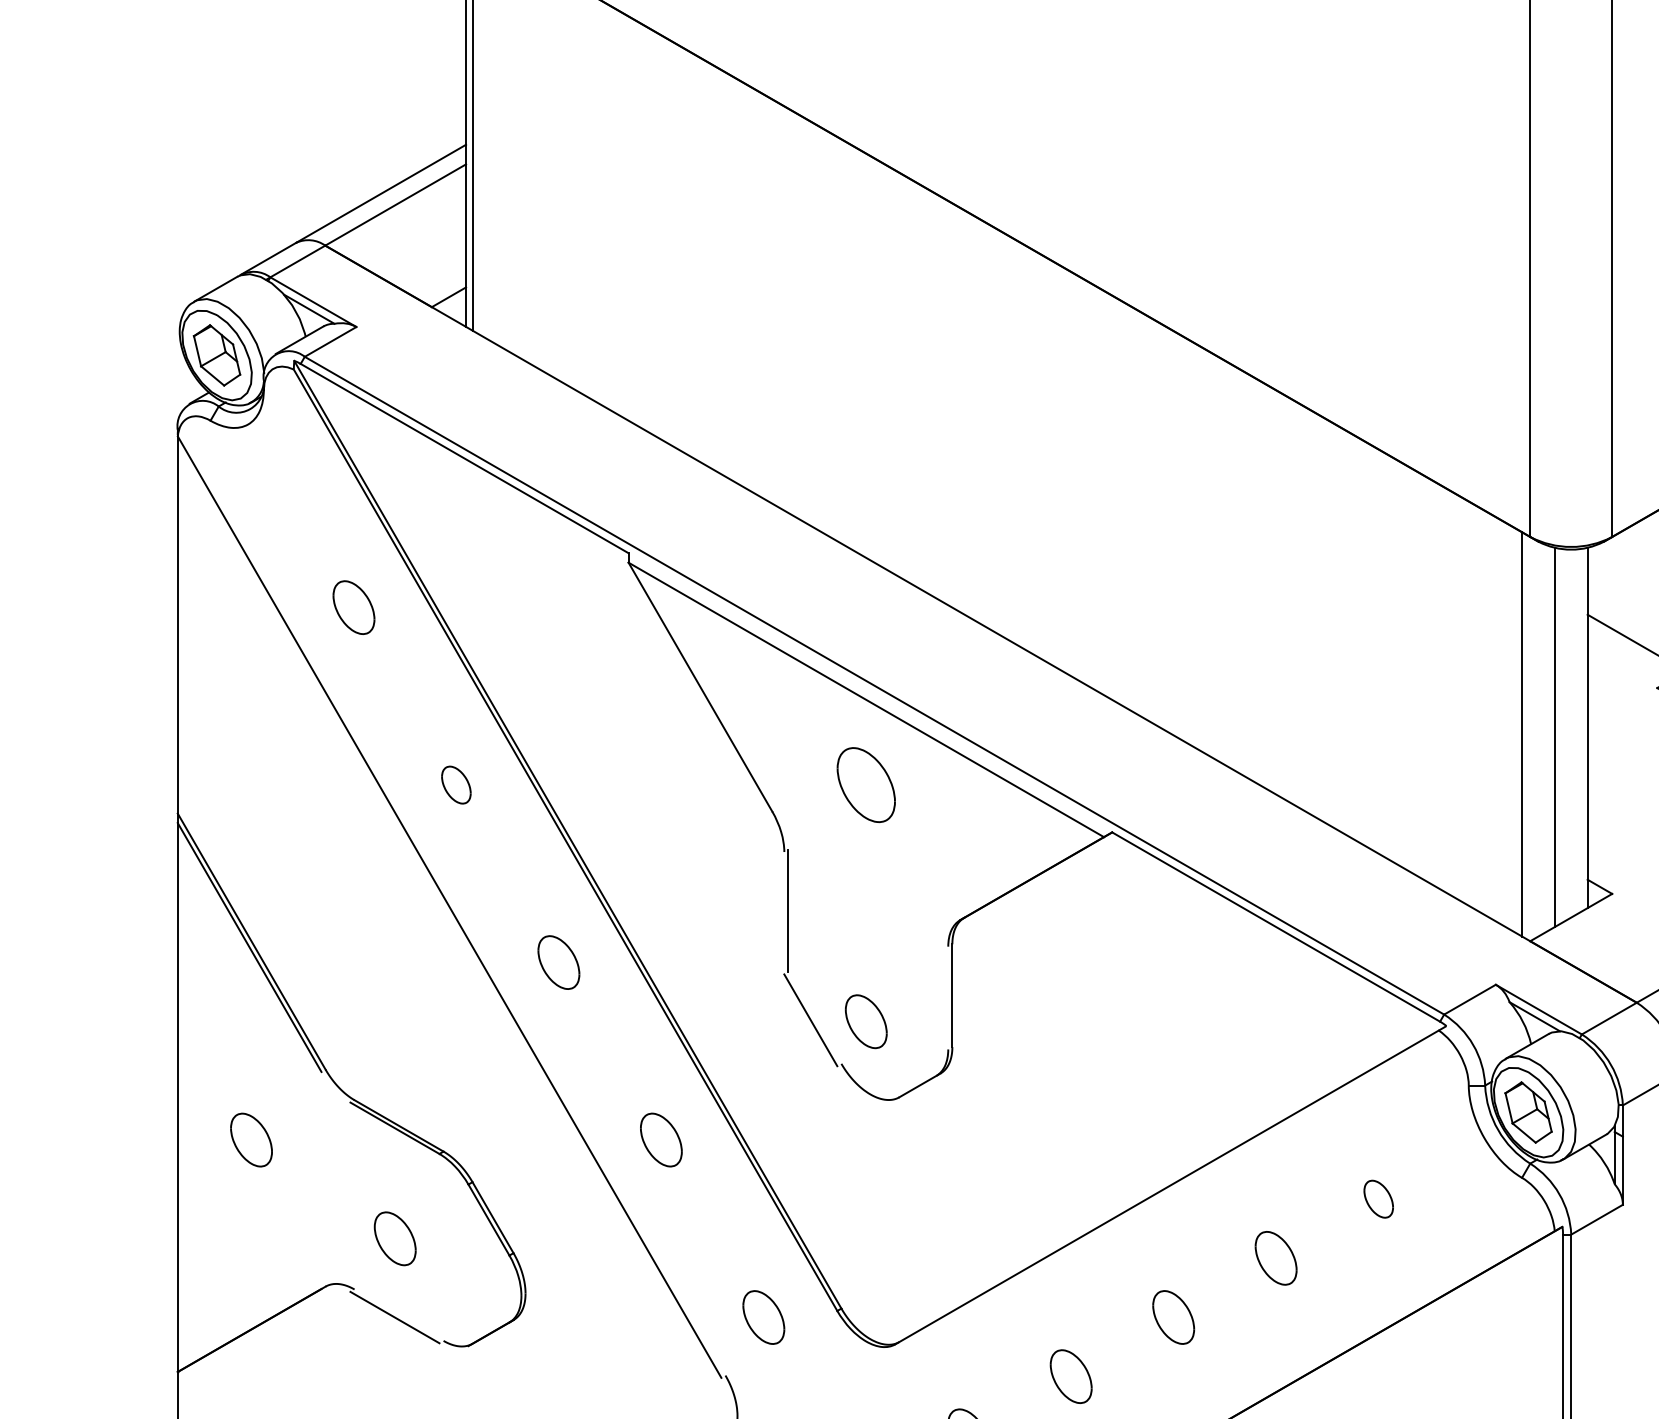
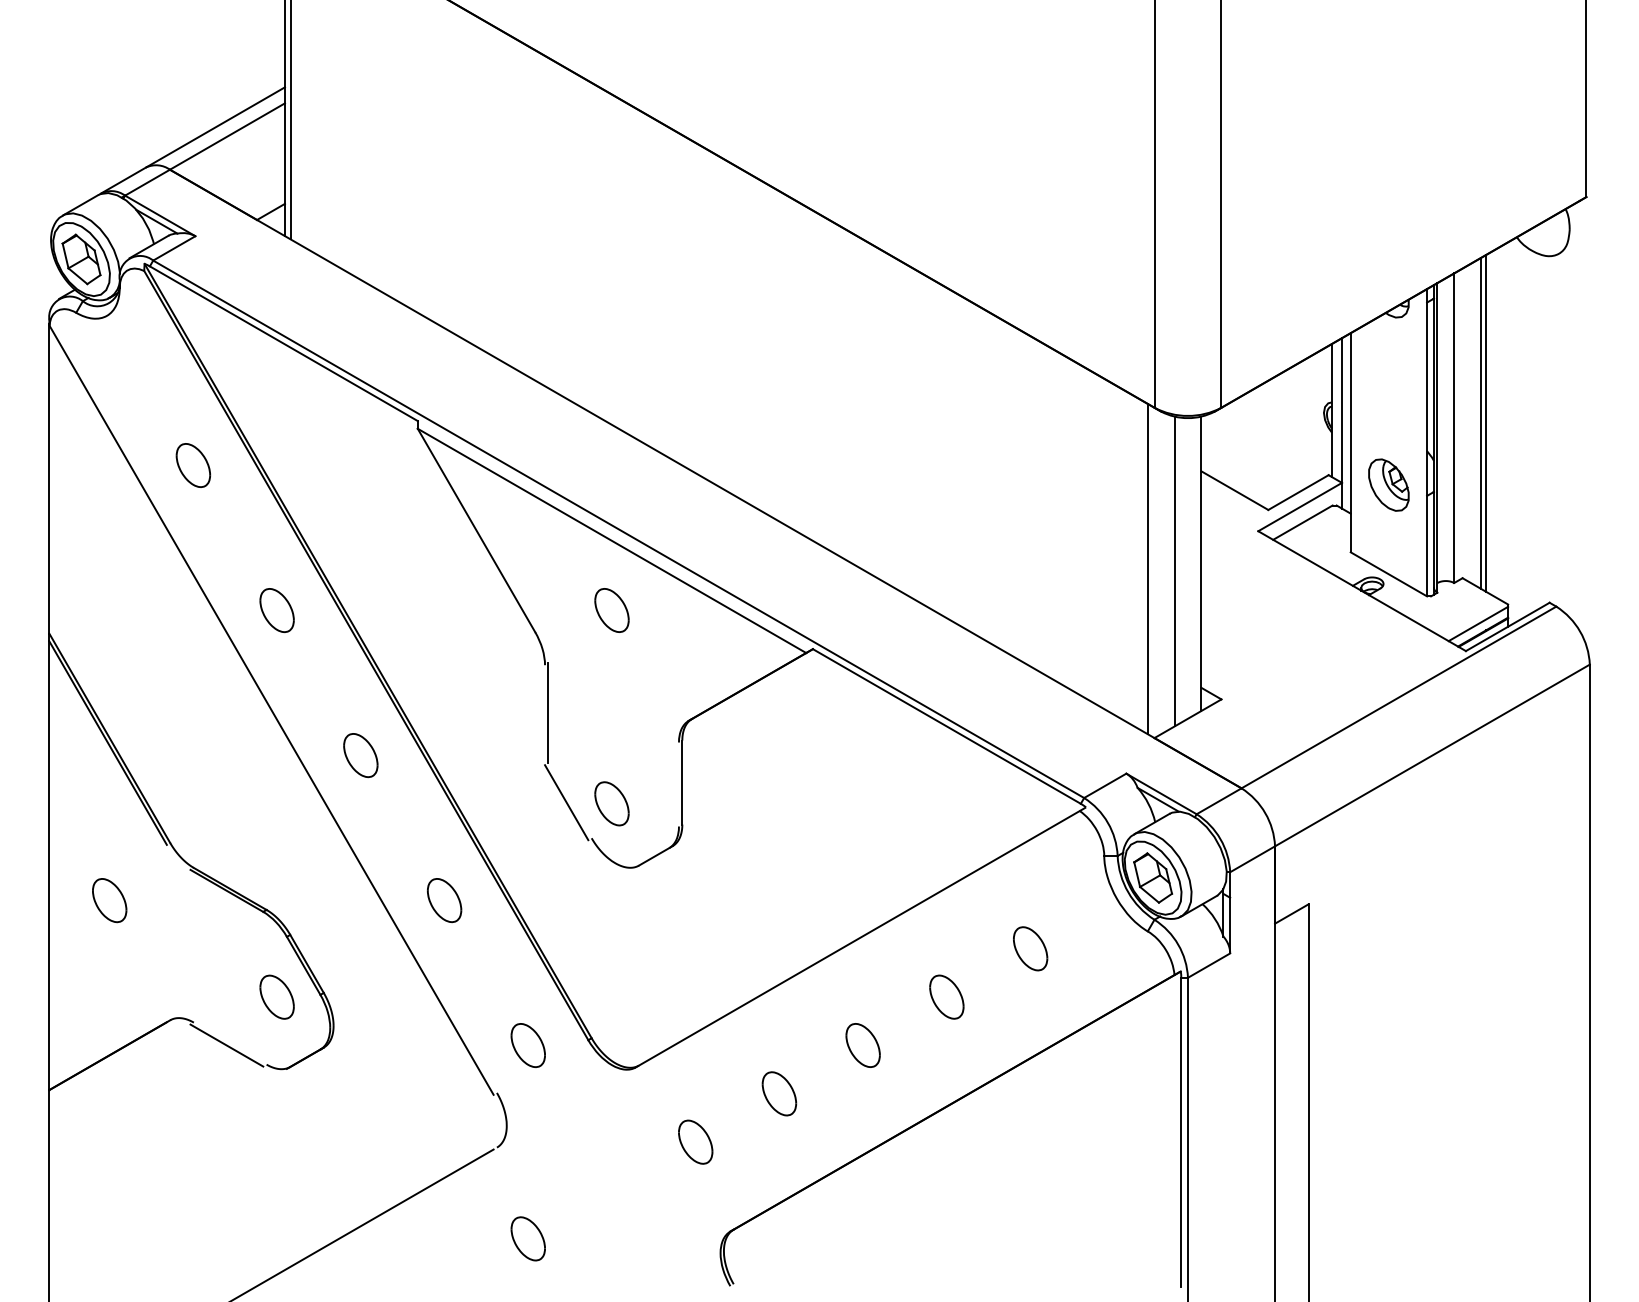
part: (455, 785) -> (276, 610), size x1.43
part: (865, 785) -> (611, 610), size x0.71
part: (1378, 1198) -> (1030, 948), size x1.43
part: (394, 1237) -> (276, 996), moved

